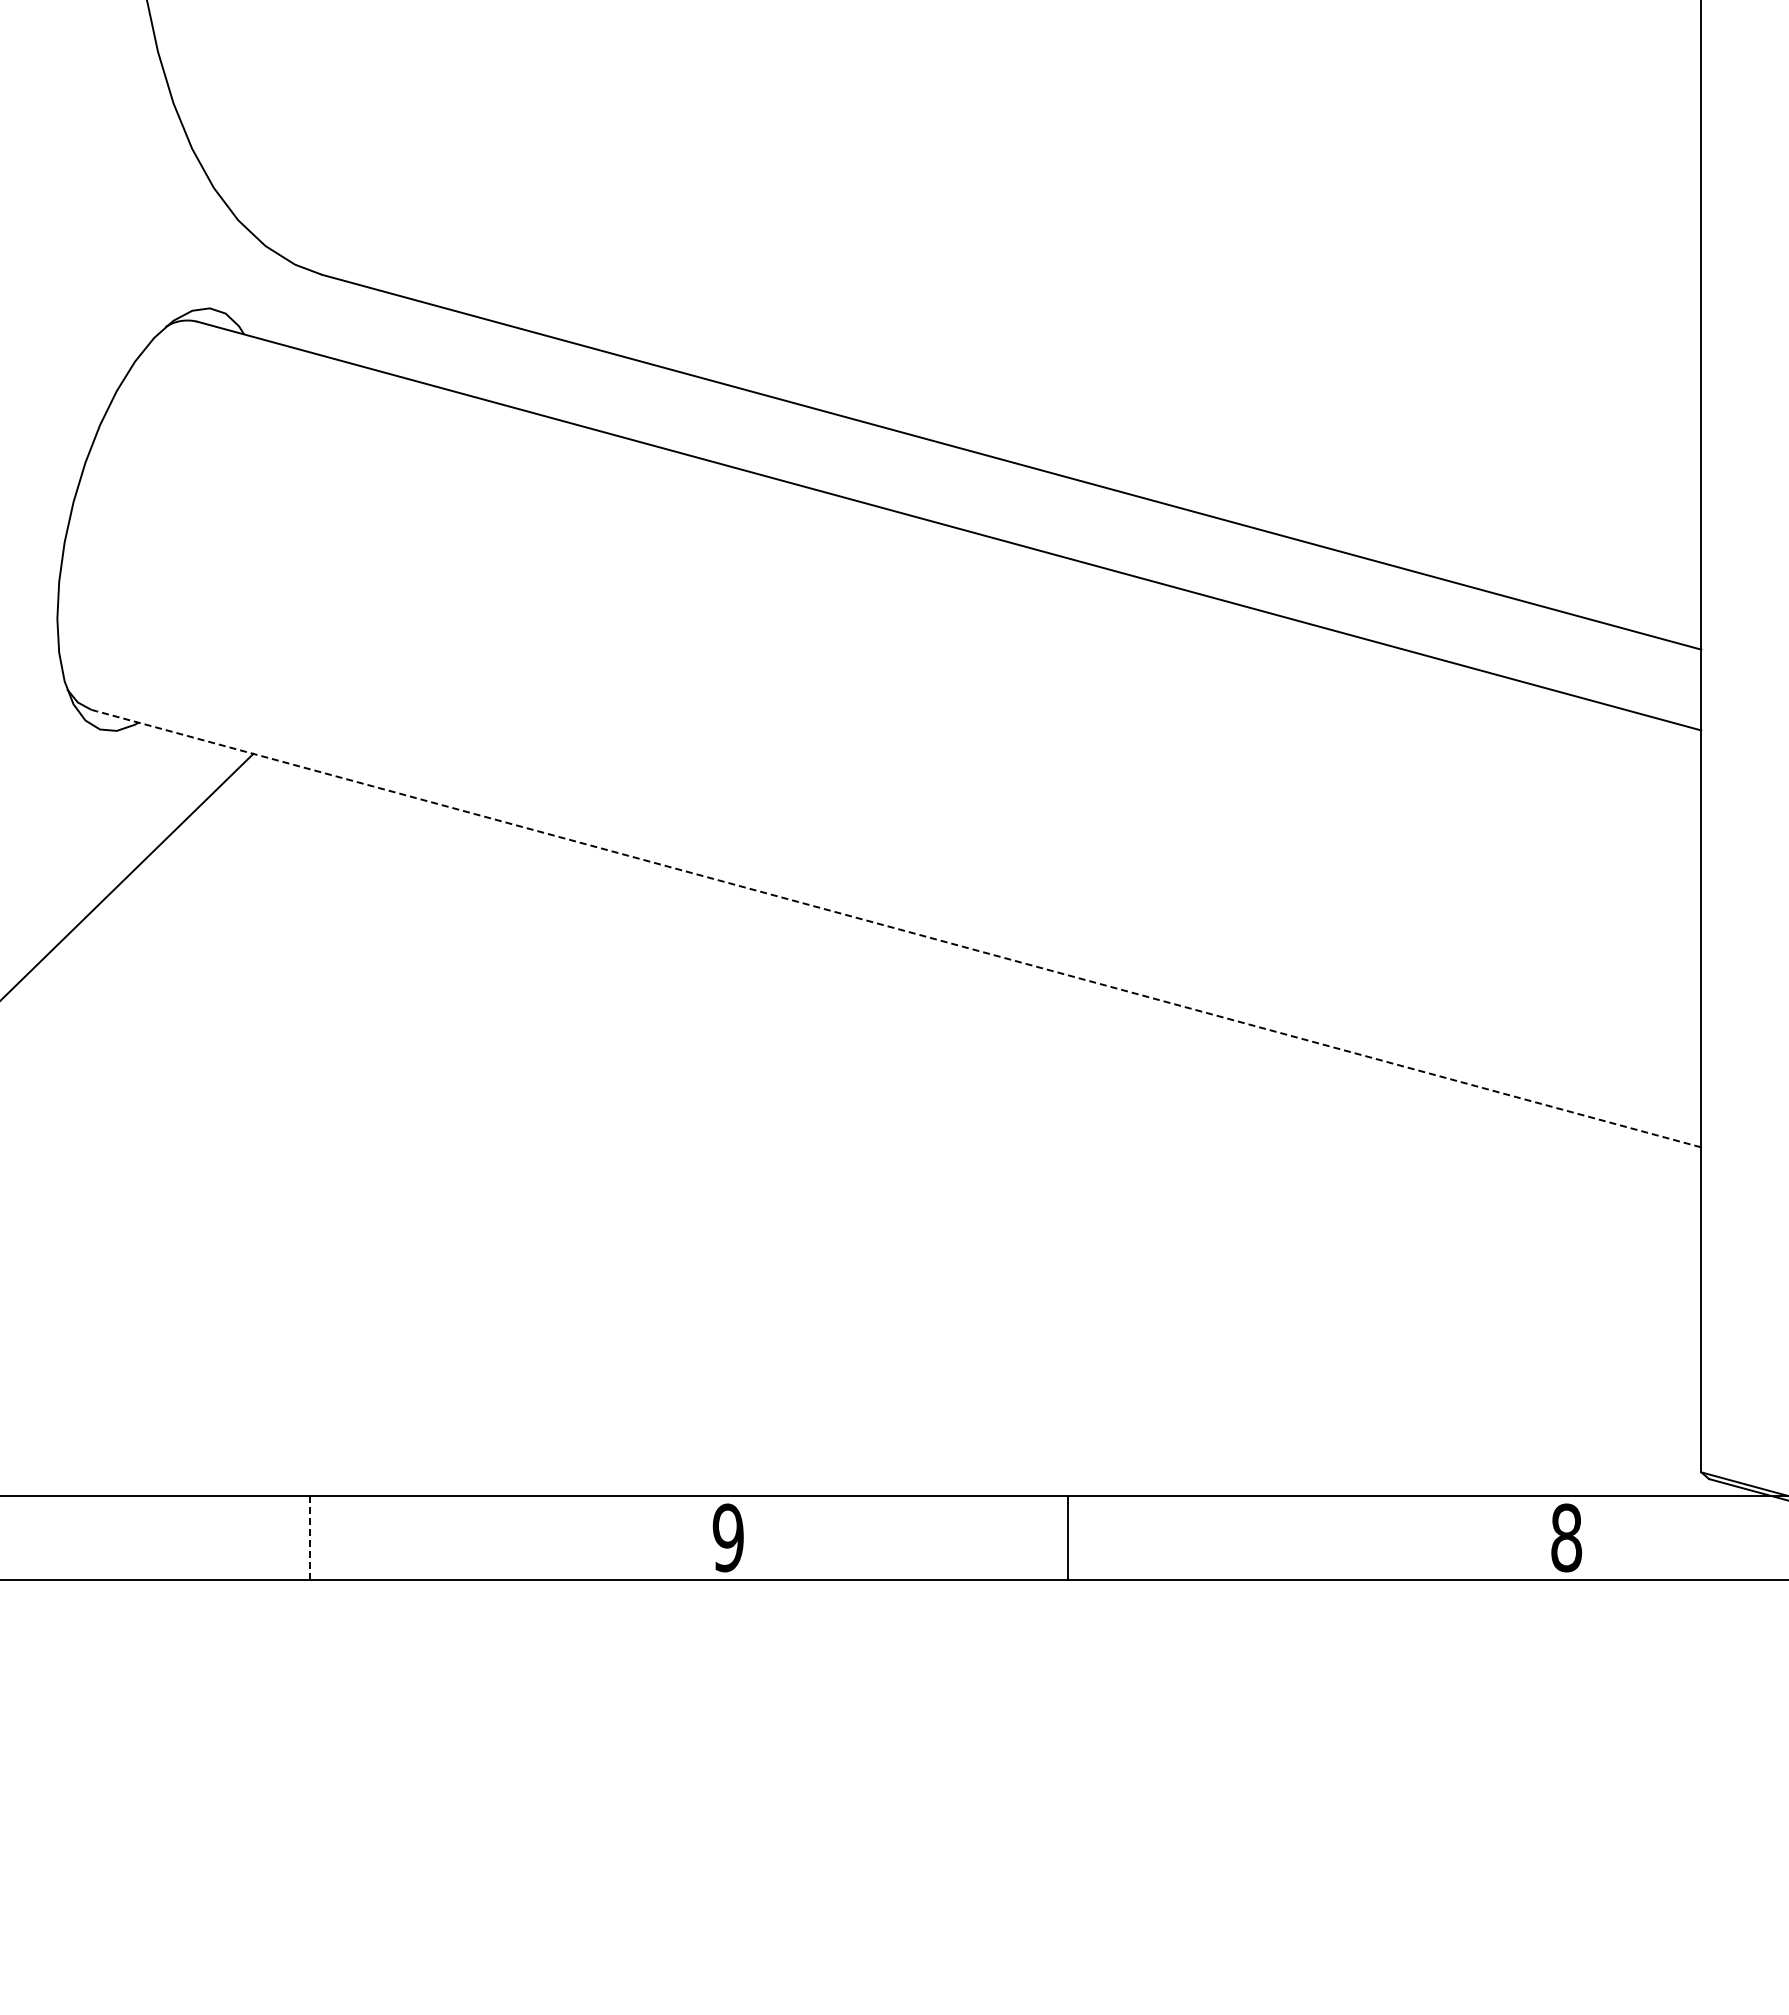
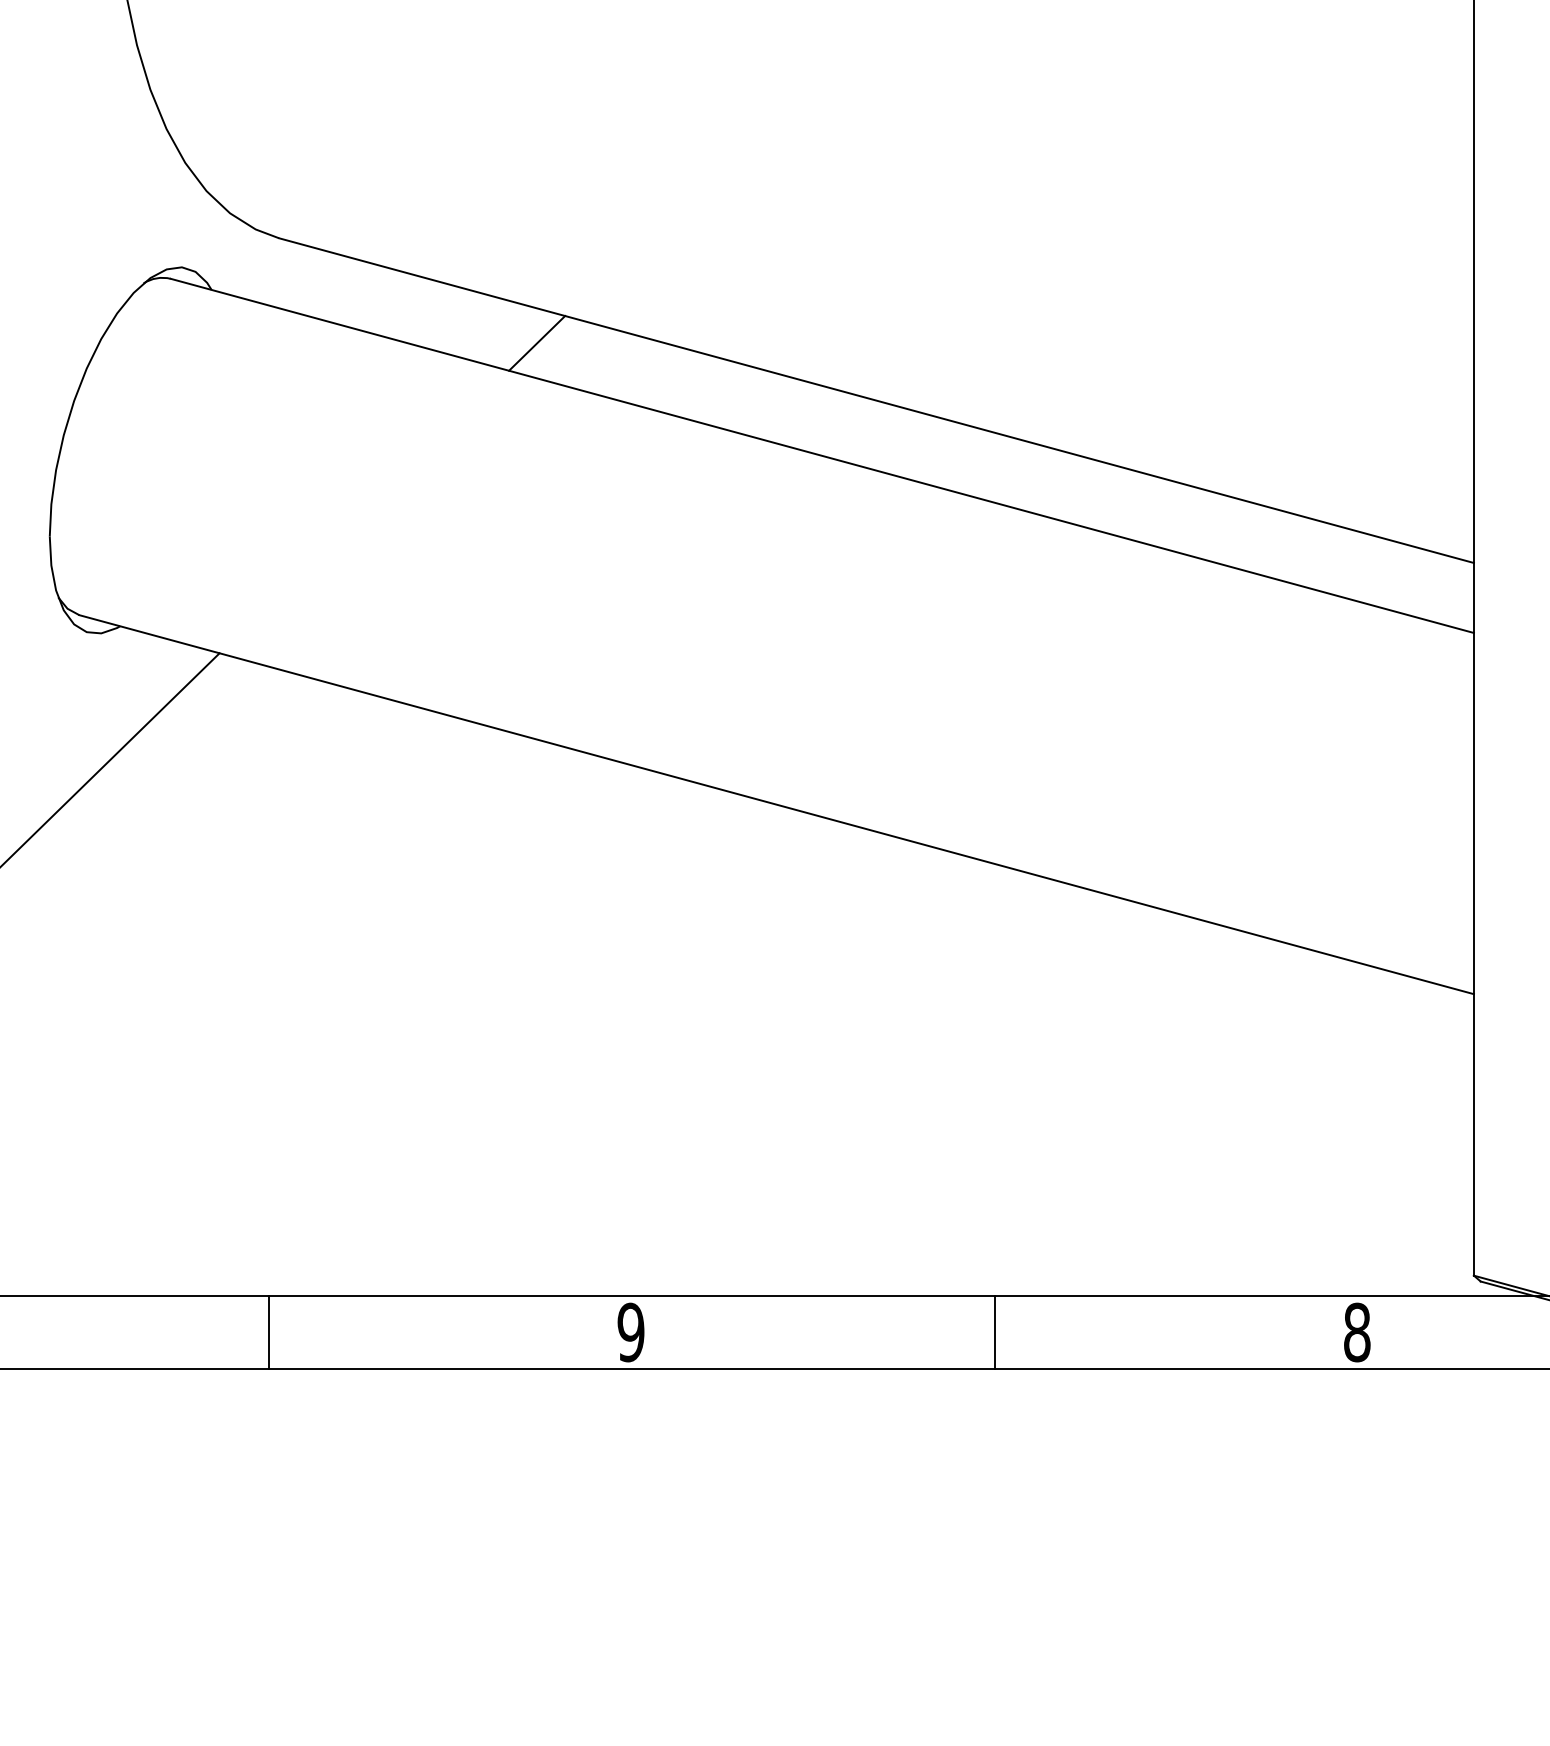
line: (619, 395) -> (536, 342), added
line: (896, 928) -> (776, 804), dashed -> solid
line: (310, 1537) -> (269, 1332), dashed -> solid
line: (1068, 1537) -> (995, 1332), moved

